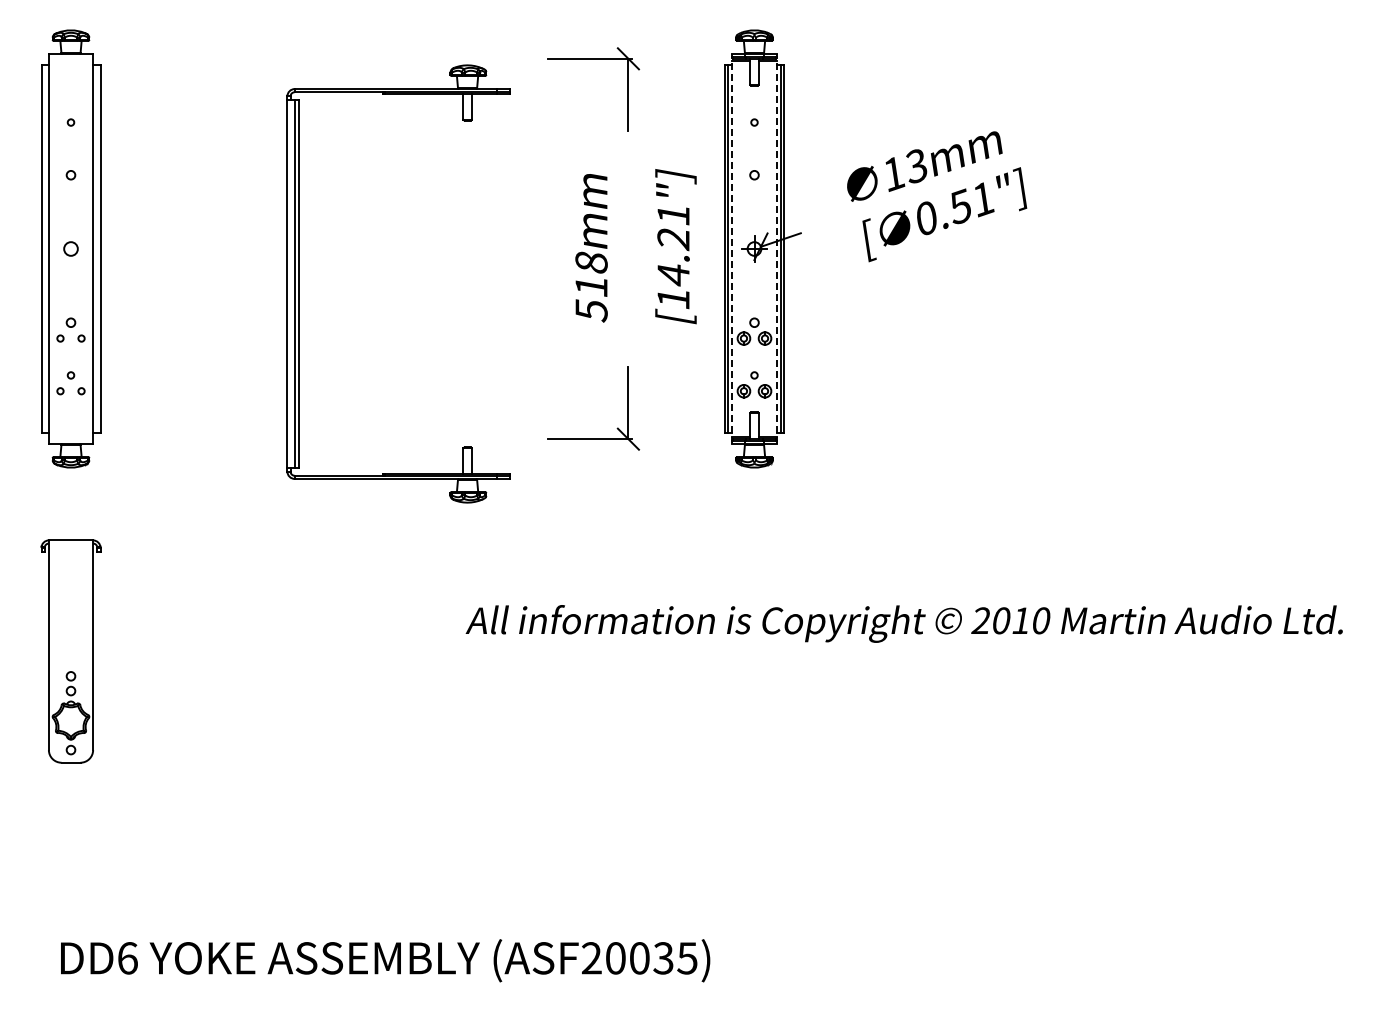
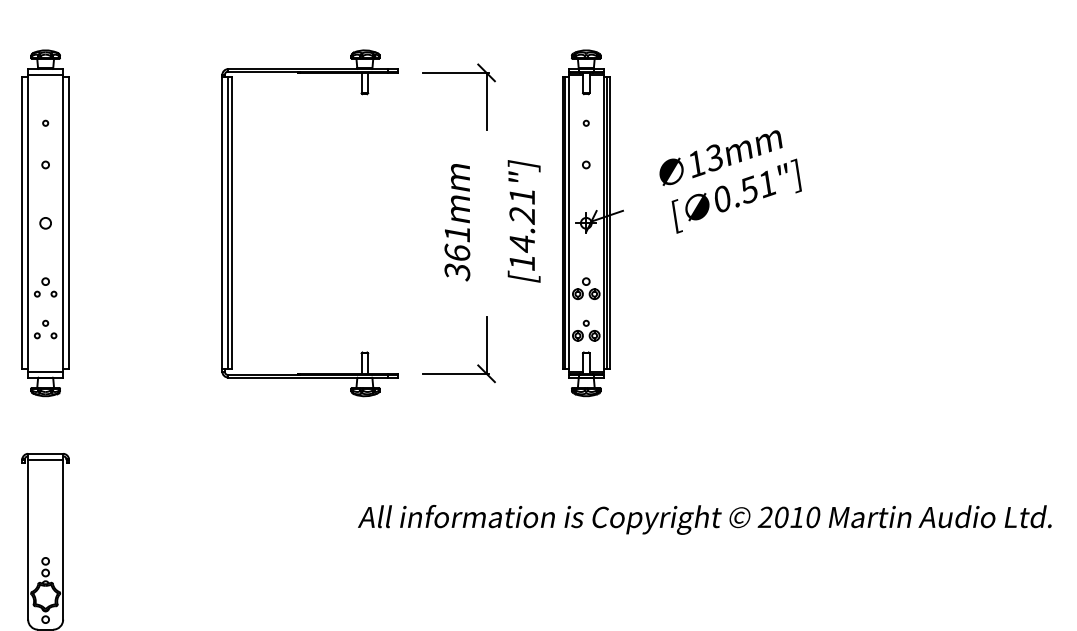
line: (70, 61) -> (45, 75), added
line: (732, 249) -> (568, 223), dashed -> solid
line: (776, 249) -> (603, 223), dashed -> solid
part: (299, 283) -> (231, 222), moved
text: (591, 286) -> (457, 252), 518mm -> 361mm
line: (70, 436) -> (45, 371), added
line: (70, 547) -> (45, 459), added

